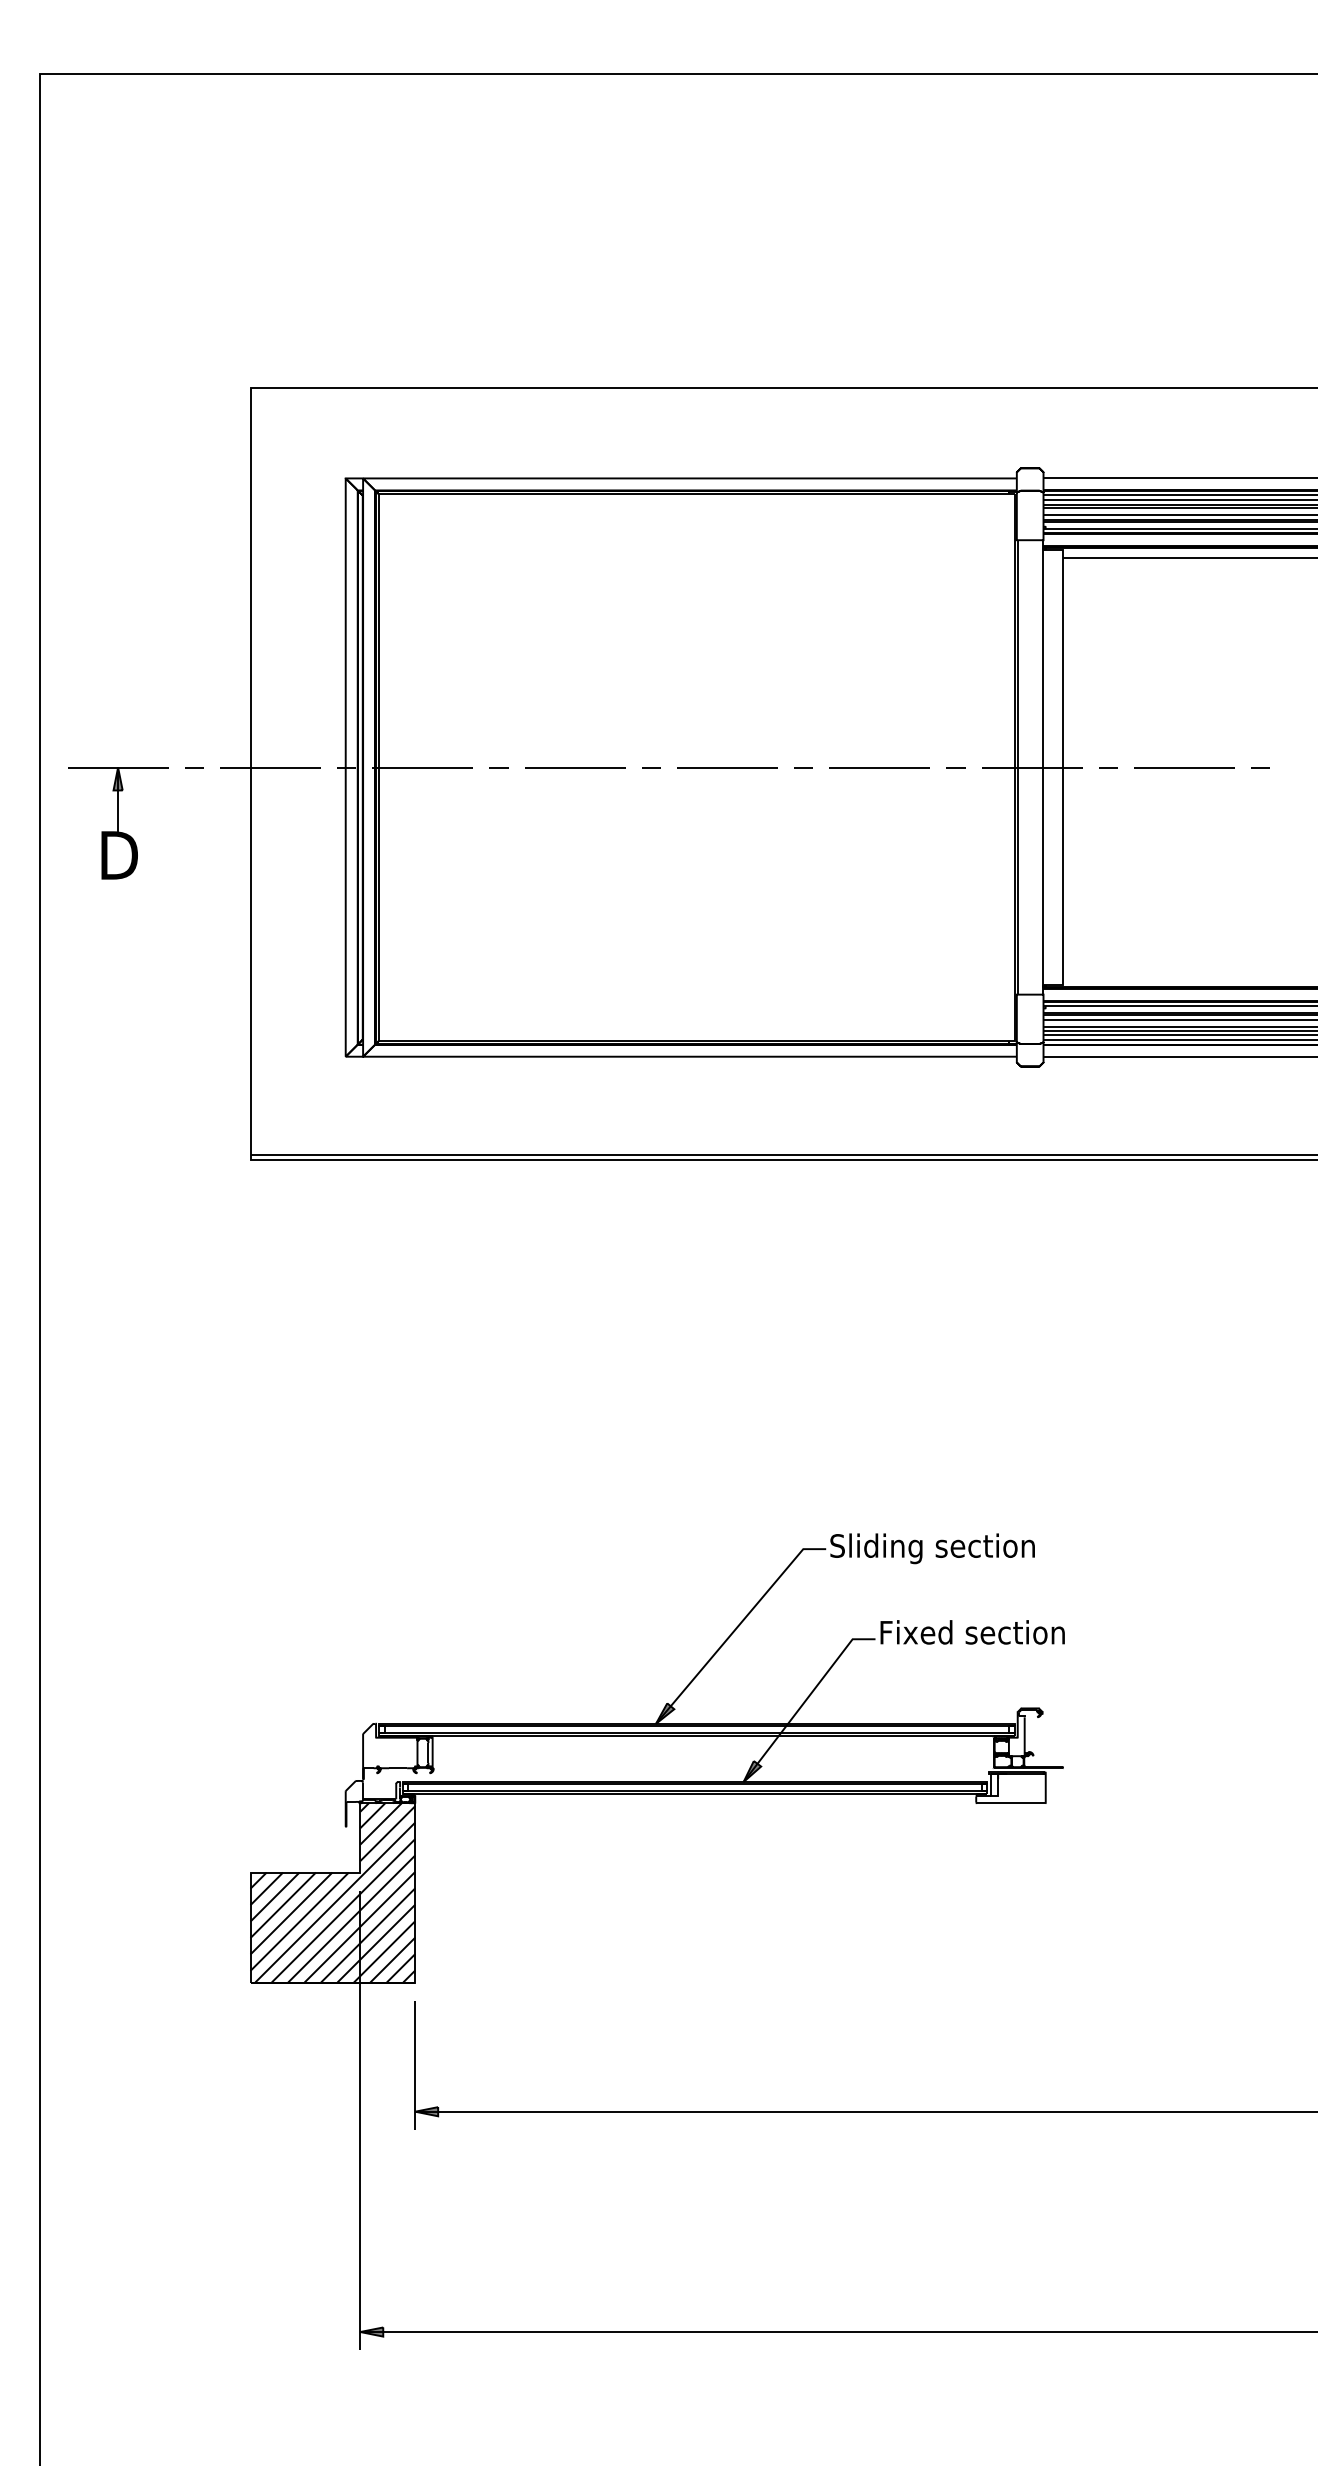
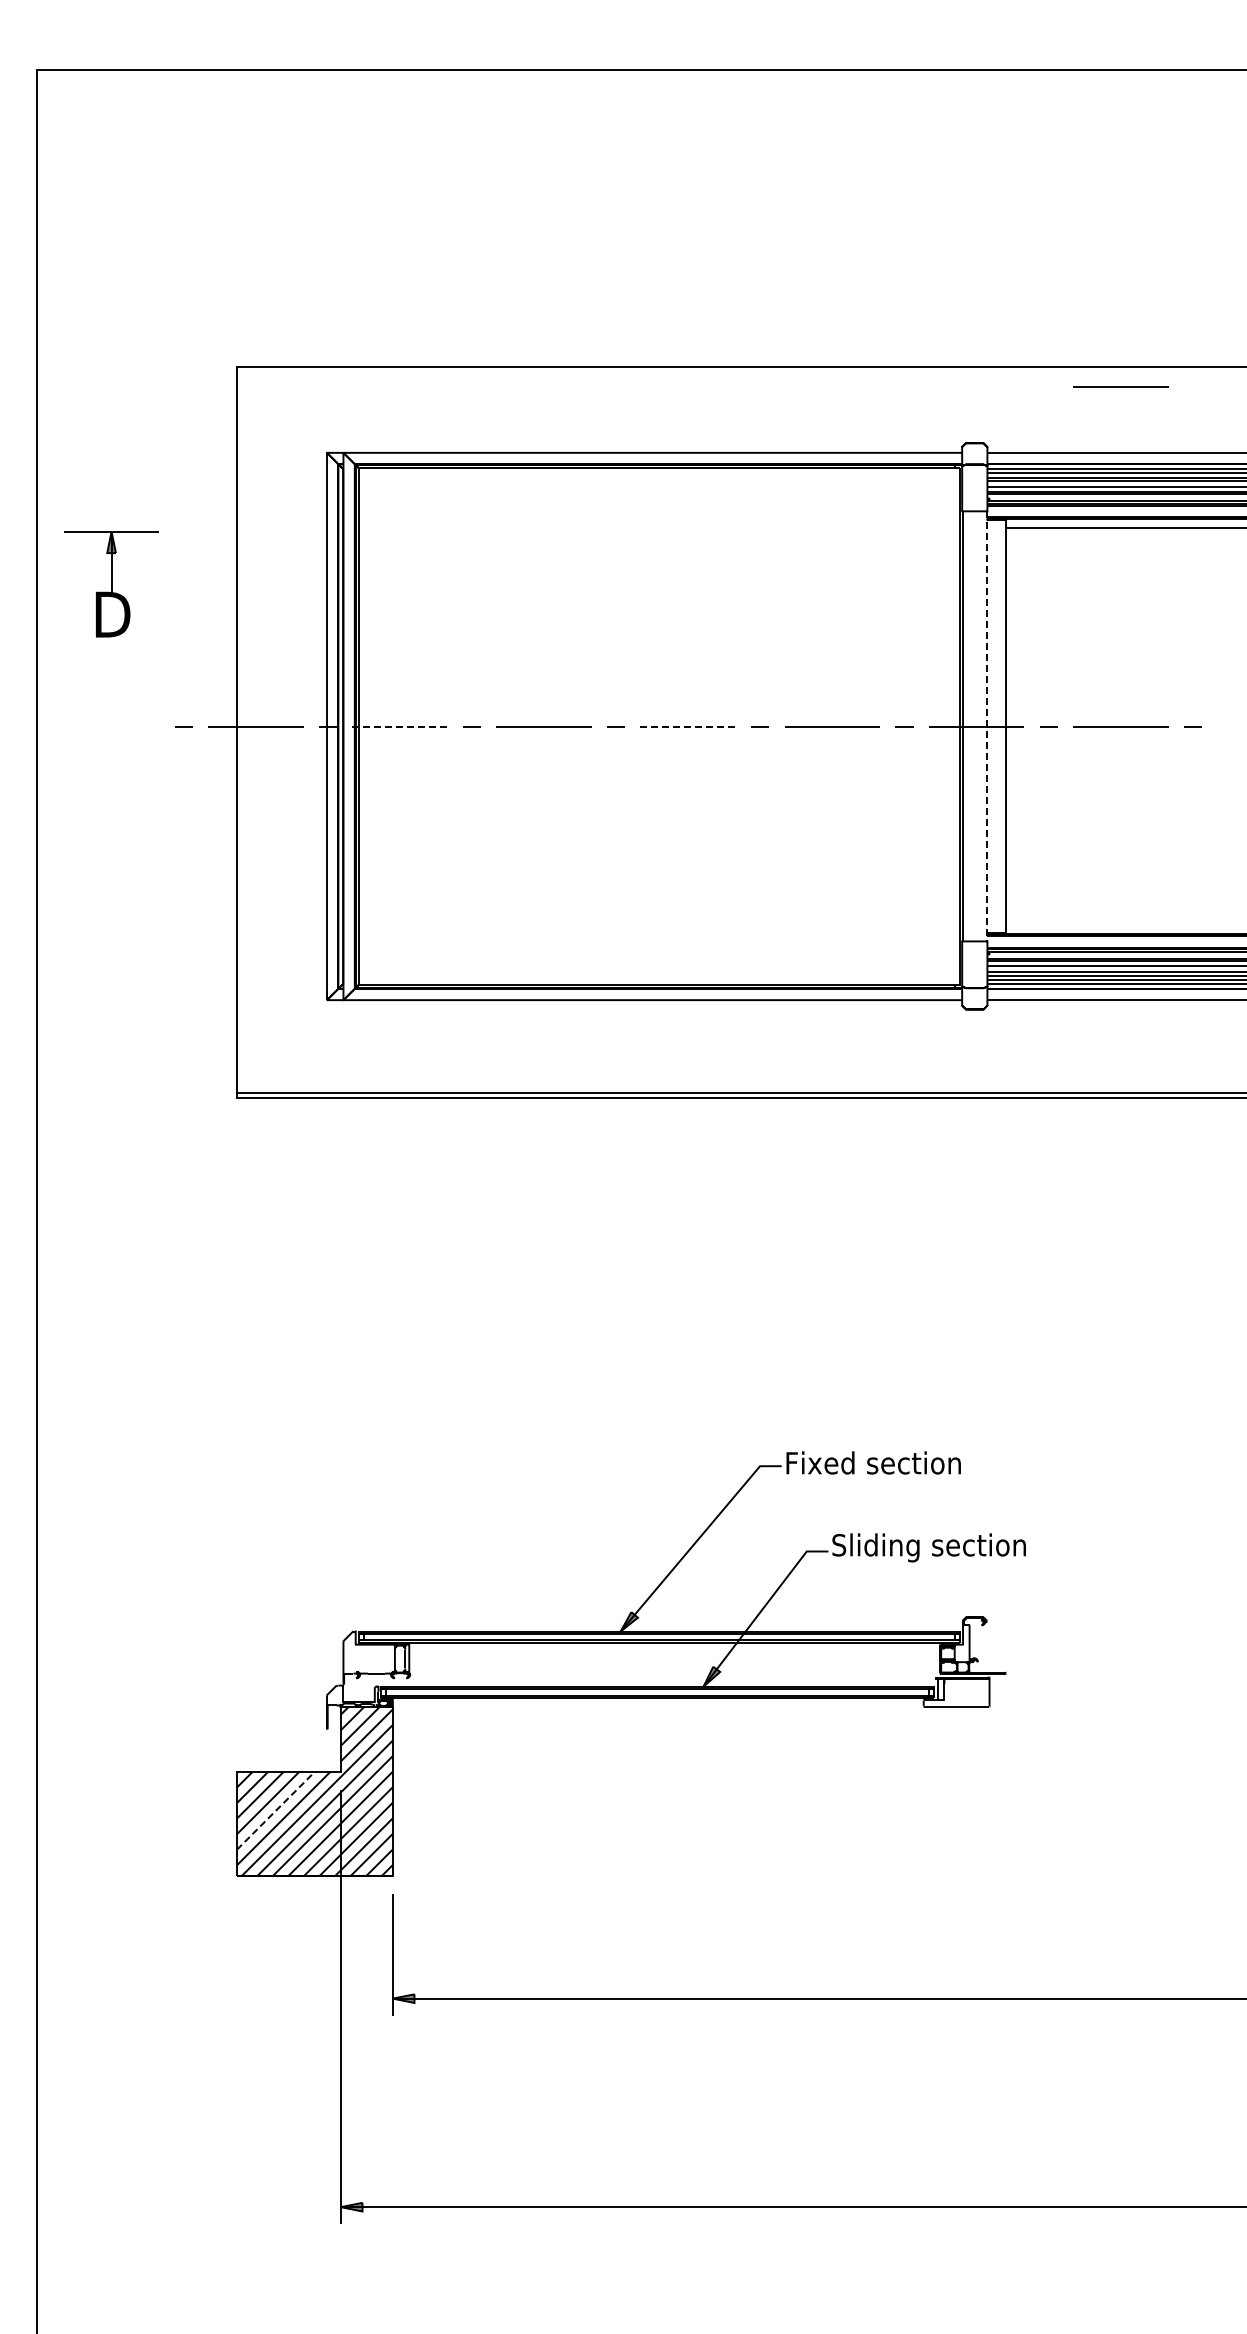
line: (1184, 408) -> (1120, 386), added
line: (422, 767) -> (399, 726), solid -> dashed
line: (727, 767) -> (688, 726), solid -> dashed
line: (1042, 767) -> (986, 726), solid -> dashed
part: (118, 823) -> (111, 584), moved
text: (932, 1548) -> (882, 1465), Sliding section -> Fixed section
text: (981, 1635) -> (928, 1547), Fixed section -> Sliding section
line: (291, 1913) -> (275, 1811), solid -> dashed

